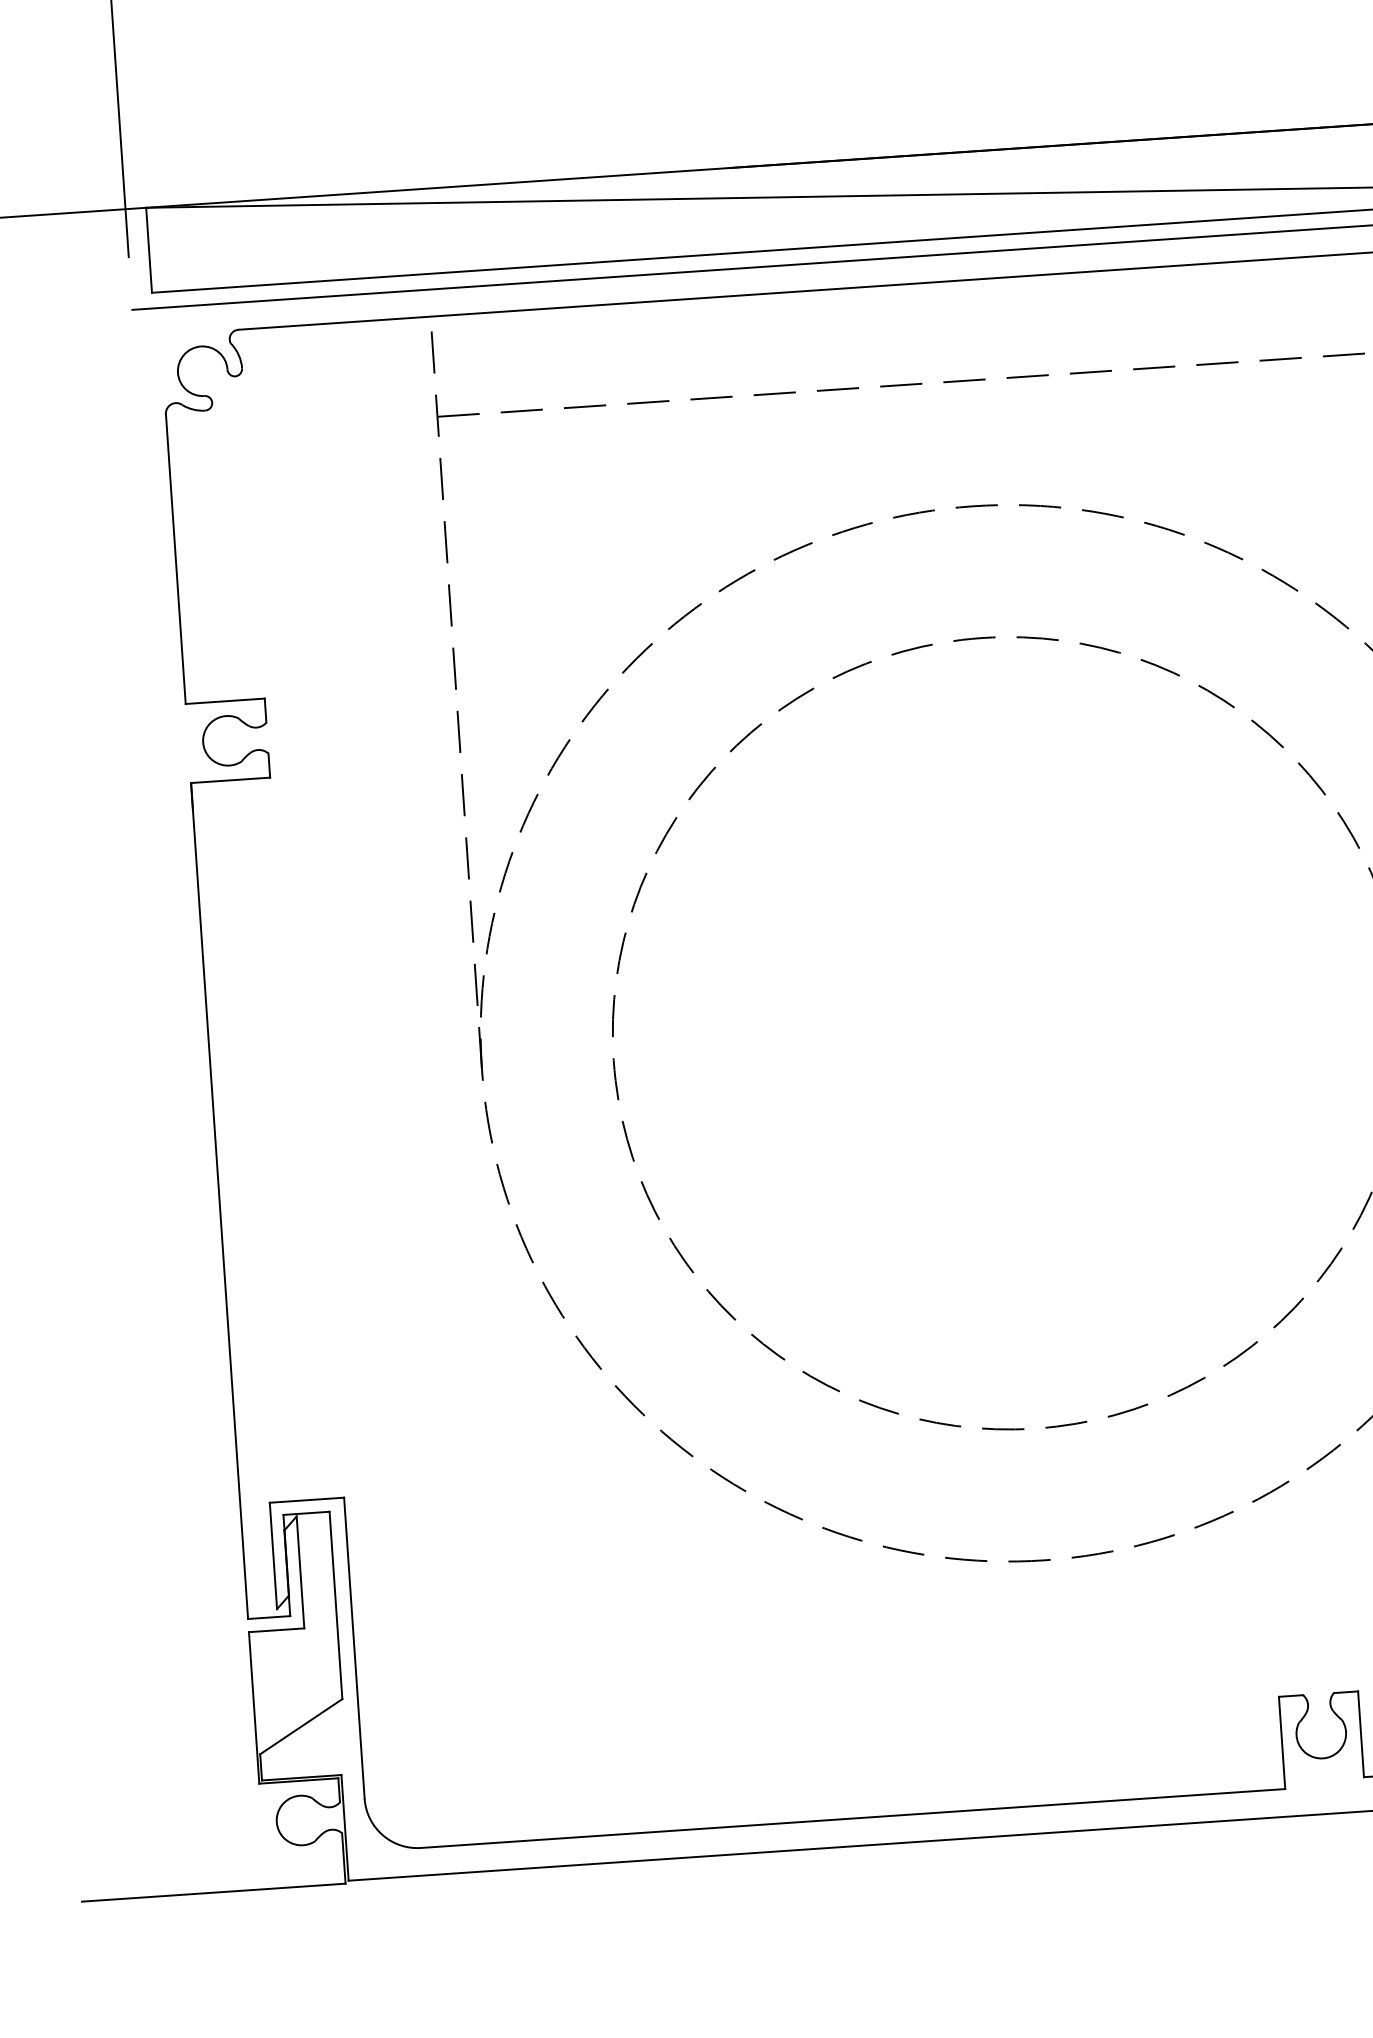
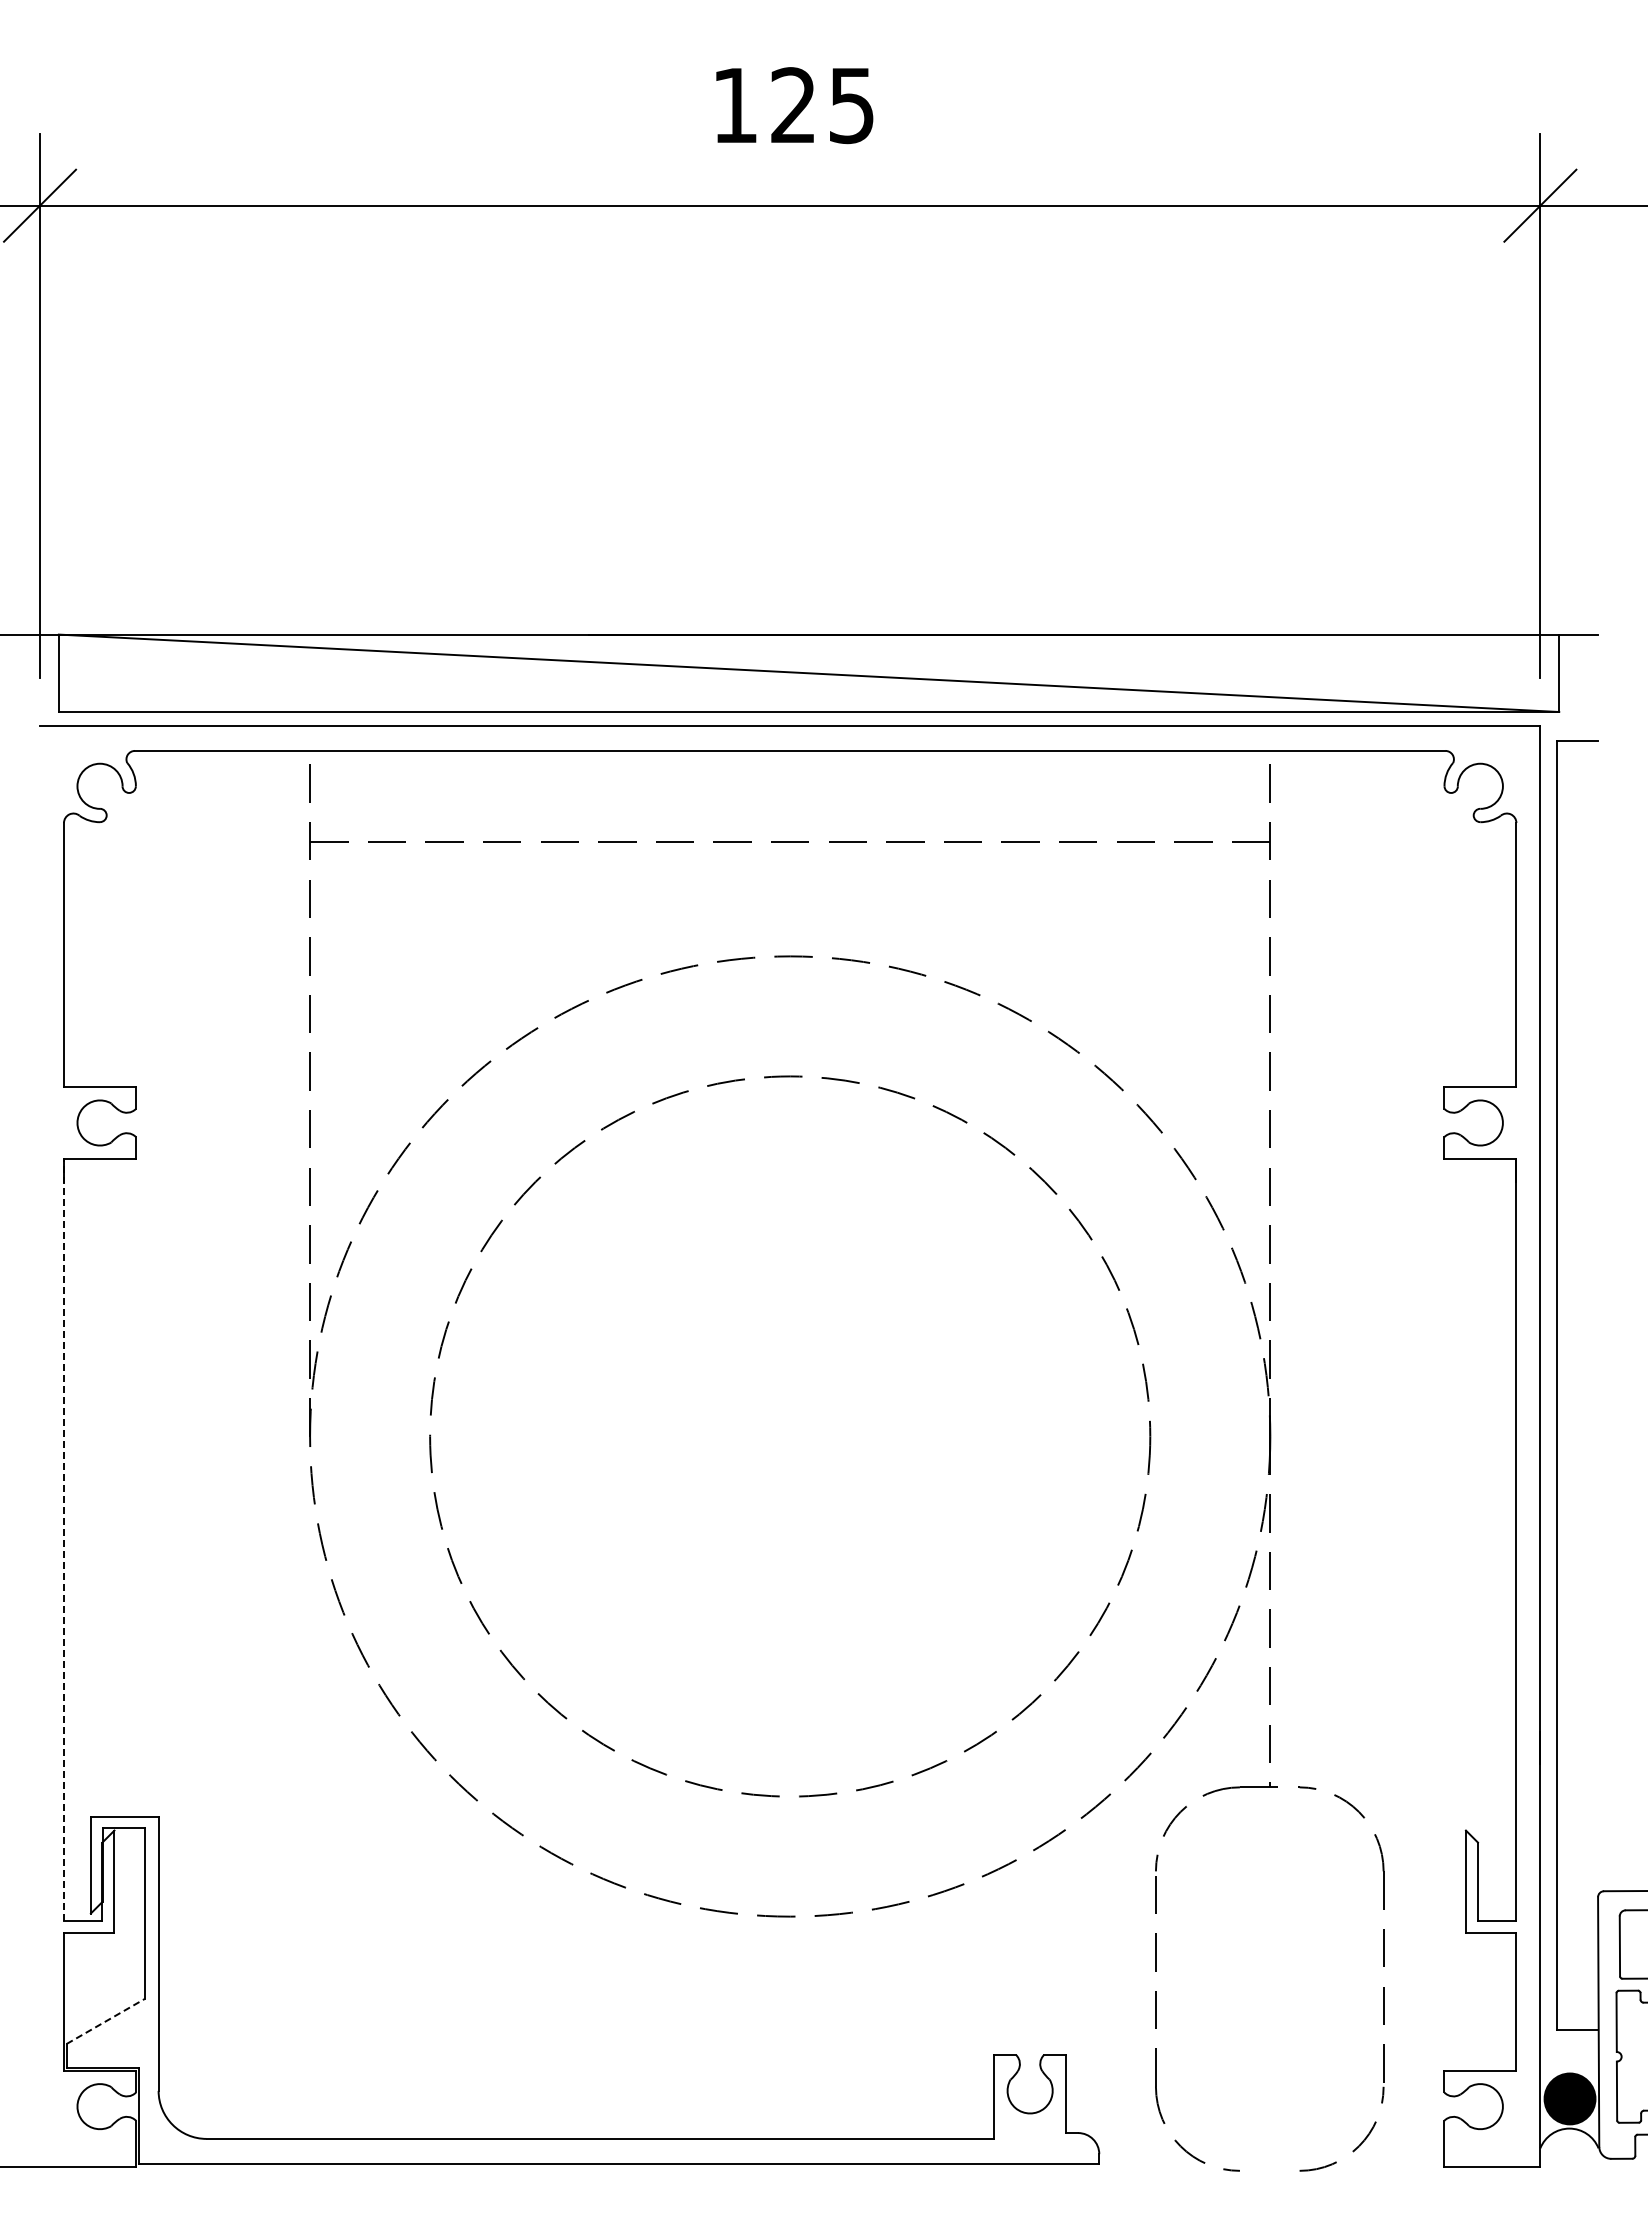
line: (220, 1200) -> (64, 1539), solid -> dashed
line: (301, 1726) -> (105, 2021), solid -> dashed

